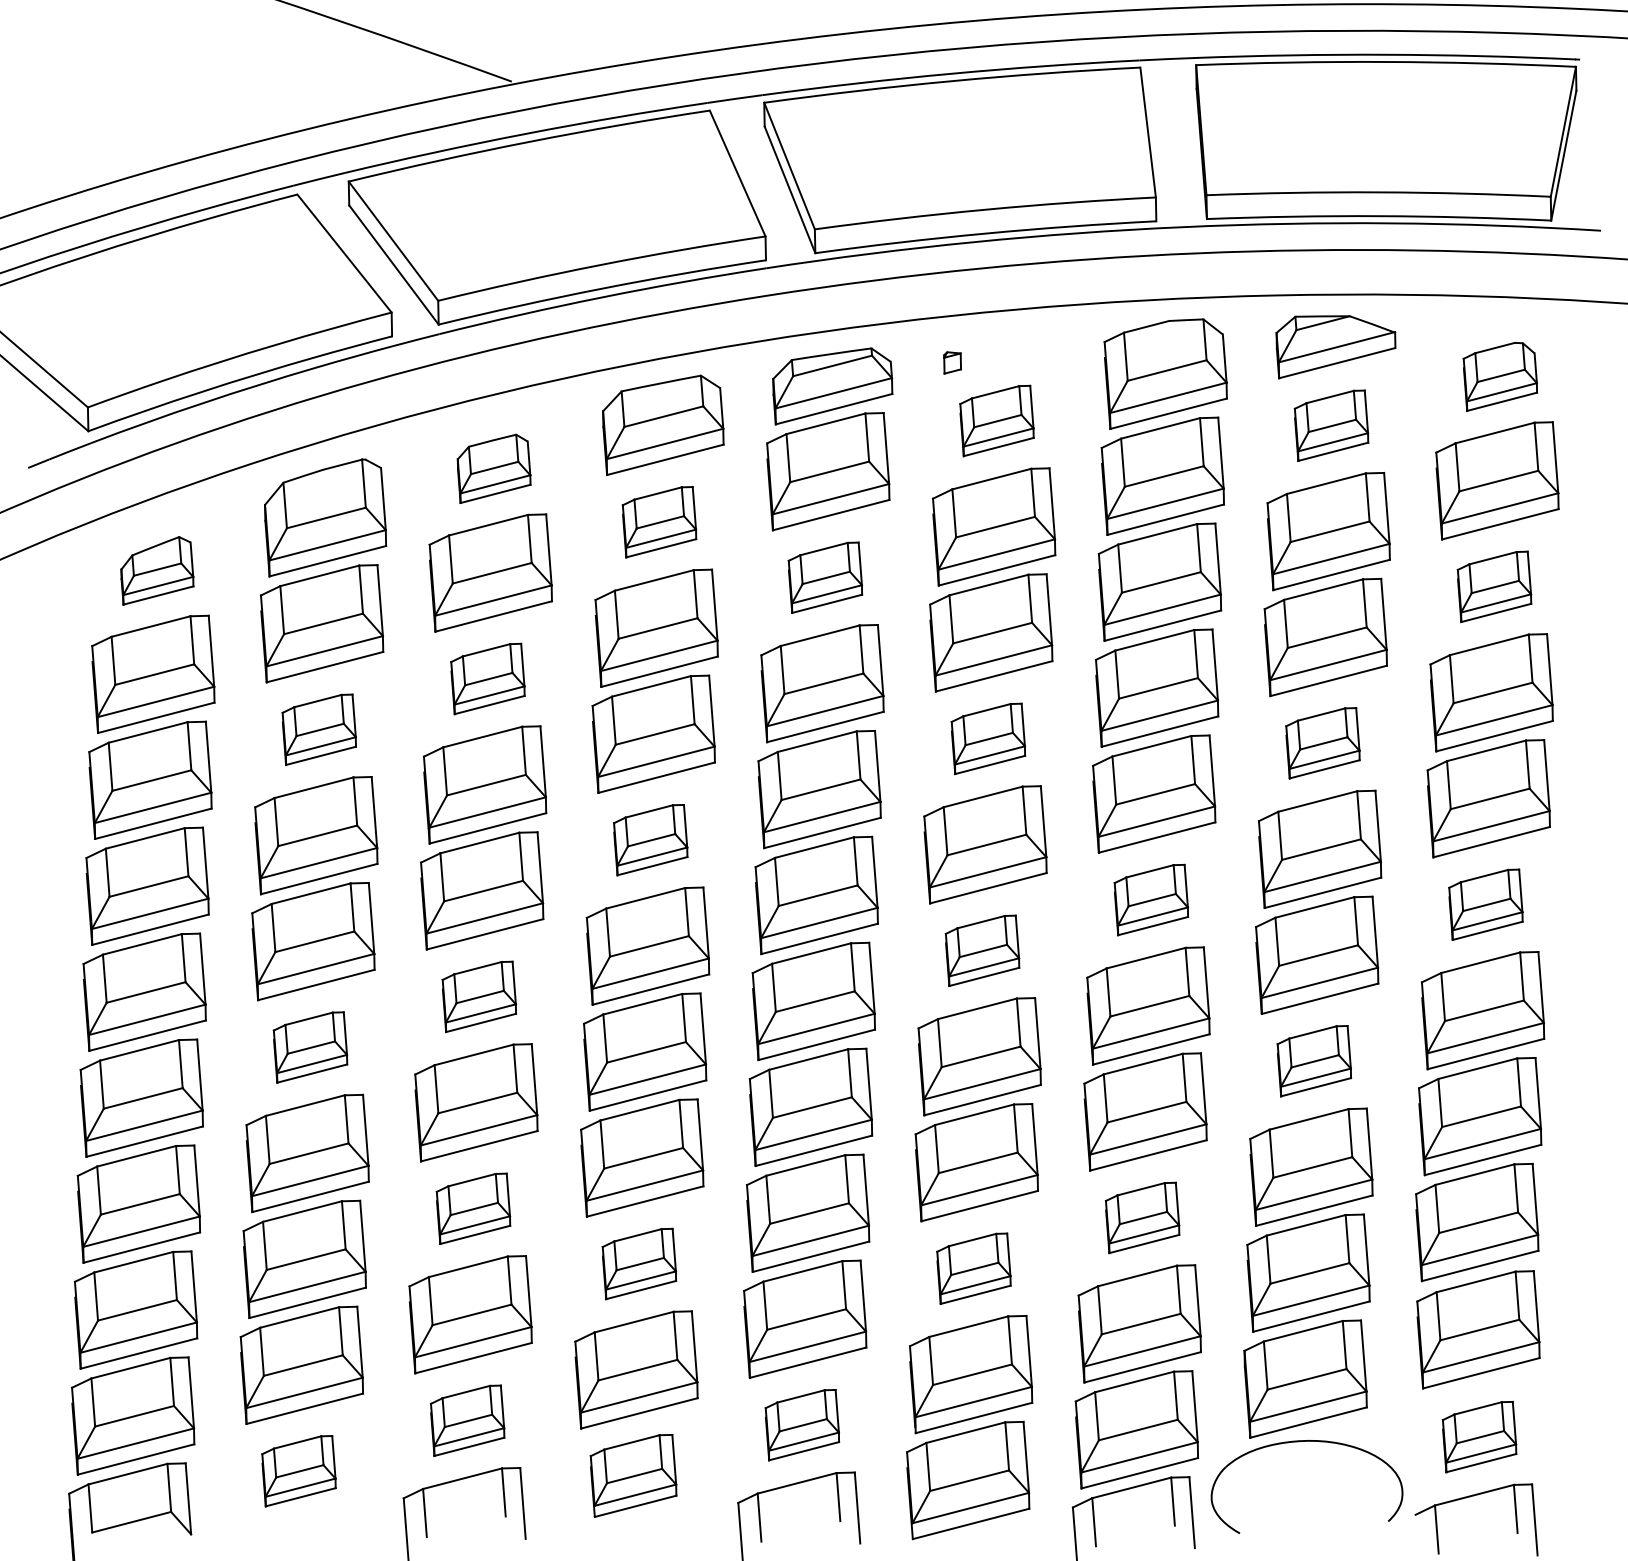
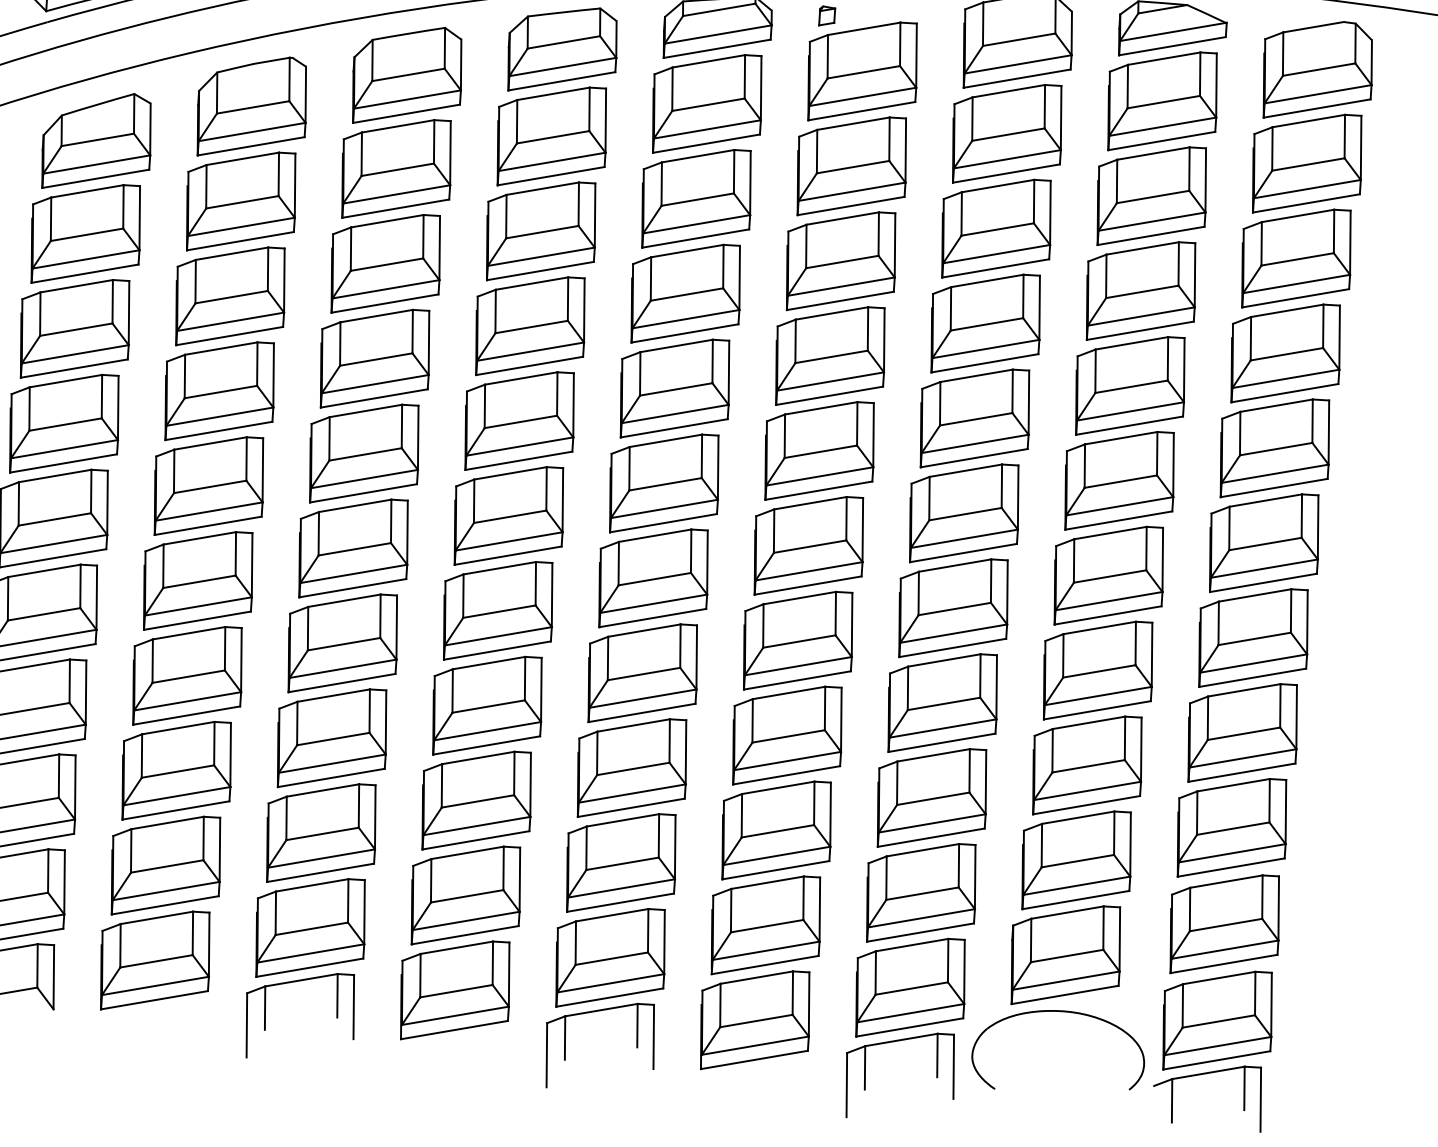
part: (1500, 376) -> (1317, 70), size x1.67
part: (996, 420) -> (862, 71), size x1.67
part: (1331, 425) -> (1162, 101), size x1.67
part: (493, 468) -> (406, 75), size x1.67
part: (659, 521) -> (551, 136), size x1.67
part: (157, 570) -> (97, 141), size x1.67
part: (825, 577) -> (696, 199), size x1.67
part: (1494, 586) -> (1296, 258), size x1.67
part: (487, 678) -> (385, 263), size x1.67
part: (319, 729) -> (230, 296), size x1.67
part: (988, 738) -> (830, 356), size x1.67
part: (1322, 742) -> (1130, 385), size x1.67
part: (650, 839) -> (519, 420), size x1.67
part: (1151, 899) -> (964, 513), size x1.67
part: (1485, 904) -> (1263, 543), size x1.67
part: (982, 950) -> (808, 546), size x1.67
part: (479, 996) -> (353, 548), size x1.67
part: (310, 1047) -> (198, 581), size x1.67
part: (1314, 1060) -> (1098, 670), size x1.67
part: (473, 1208) -> (332, 738), size x1.67
part: (1142, 1217) -> (931, 798), size x1.67
part: (639, 1263) -> (476, 800), size x1.67
part: (973, 1268) -> (776, 830), size x1.67
part: (467, 1420) -> (310, 928), size x1.67
part: (802, 1424) -> (610, 957), size x1.67
part: (1479, 1436) -> (1217, 1020), size x1.67
part: (298, 1470) -> (154, 960), size x1.67
part: (633, 1475) -> (455, 990), size x1.43

